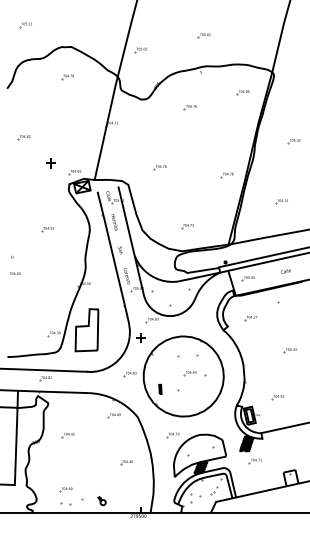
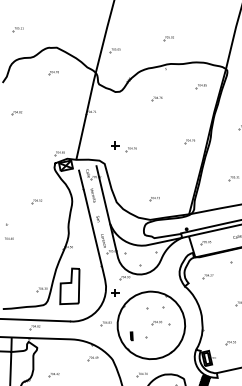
part: (23, 137) -> (16, 113), moved
part: (50, 163) -> (114, 145), moved
part: (226, 175) -> (189, 141), moved

